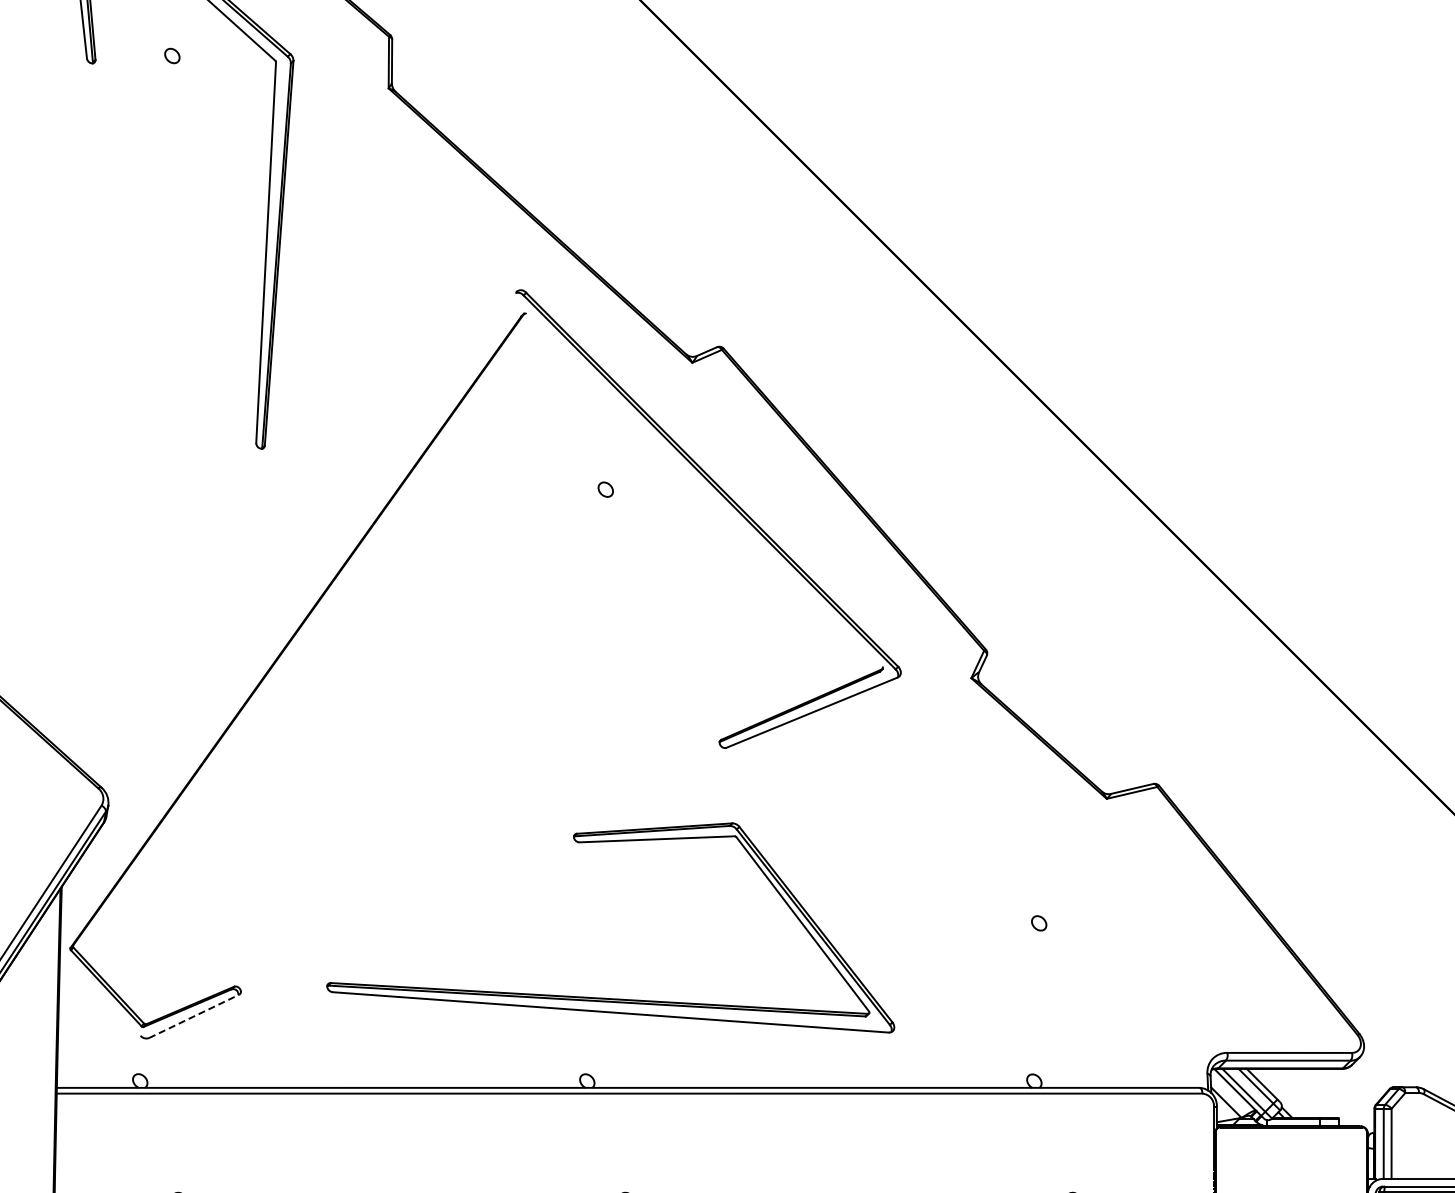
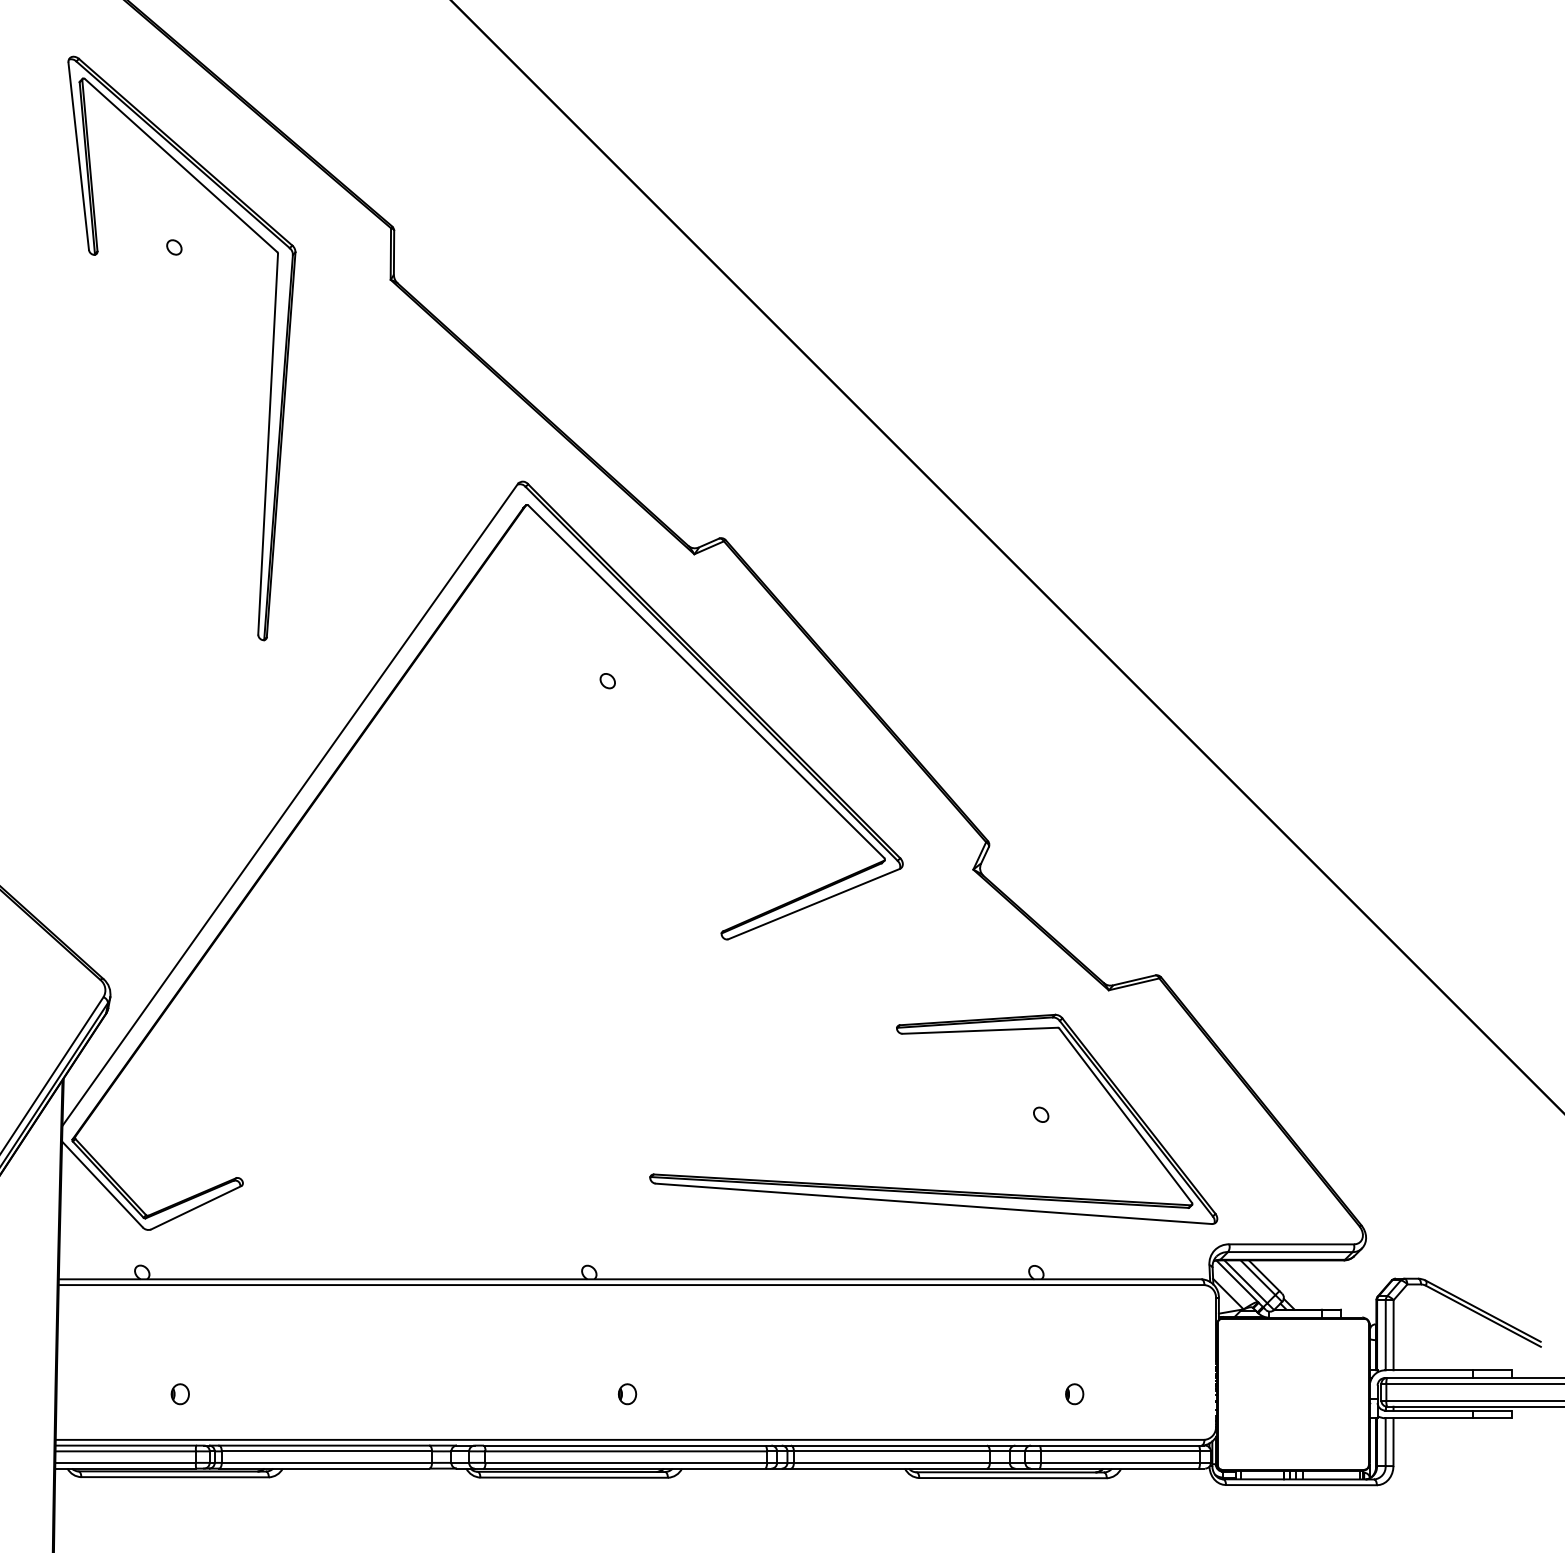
line: (704, 490) -> (706, 681), added
line: (288, 613) -> (290, 804), added
line: (100, 993) -> (102, 1184), added
part: (610, 998) -> (933, 1189), moved
line: (194, 1016) -> (196, 1207), dashed -> solid

